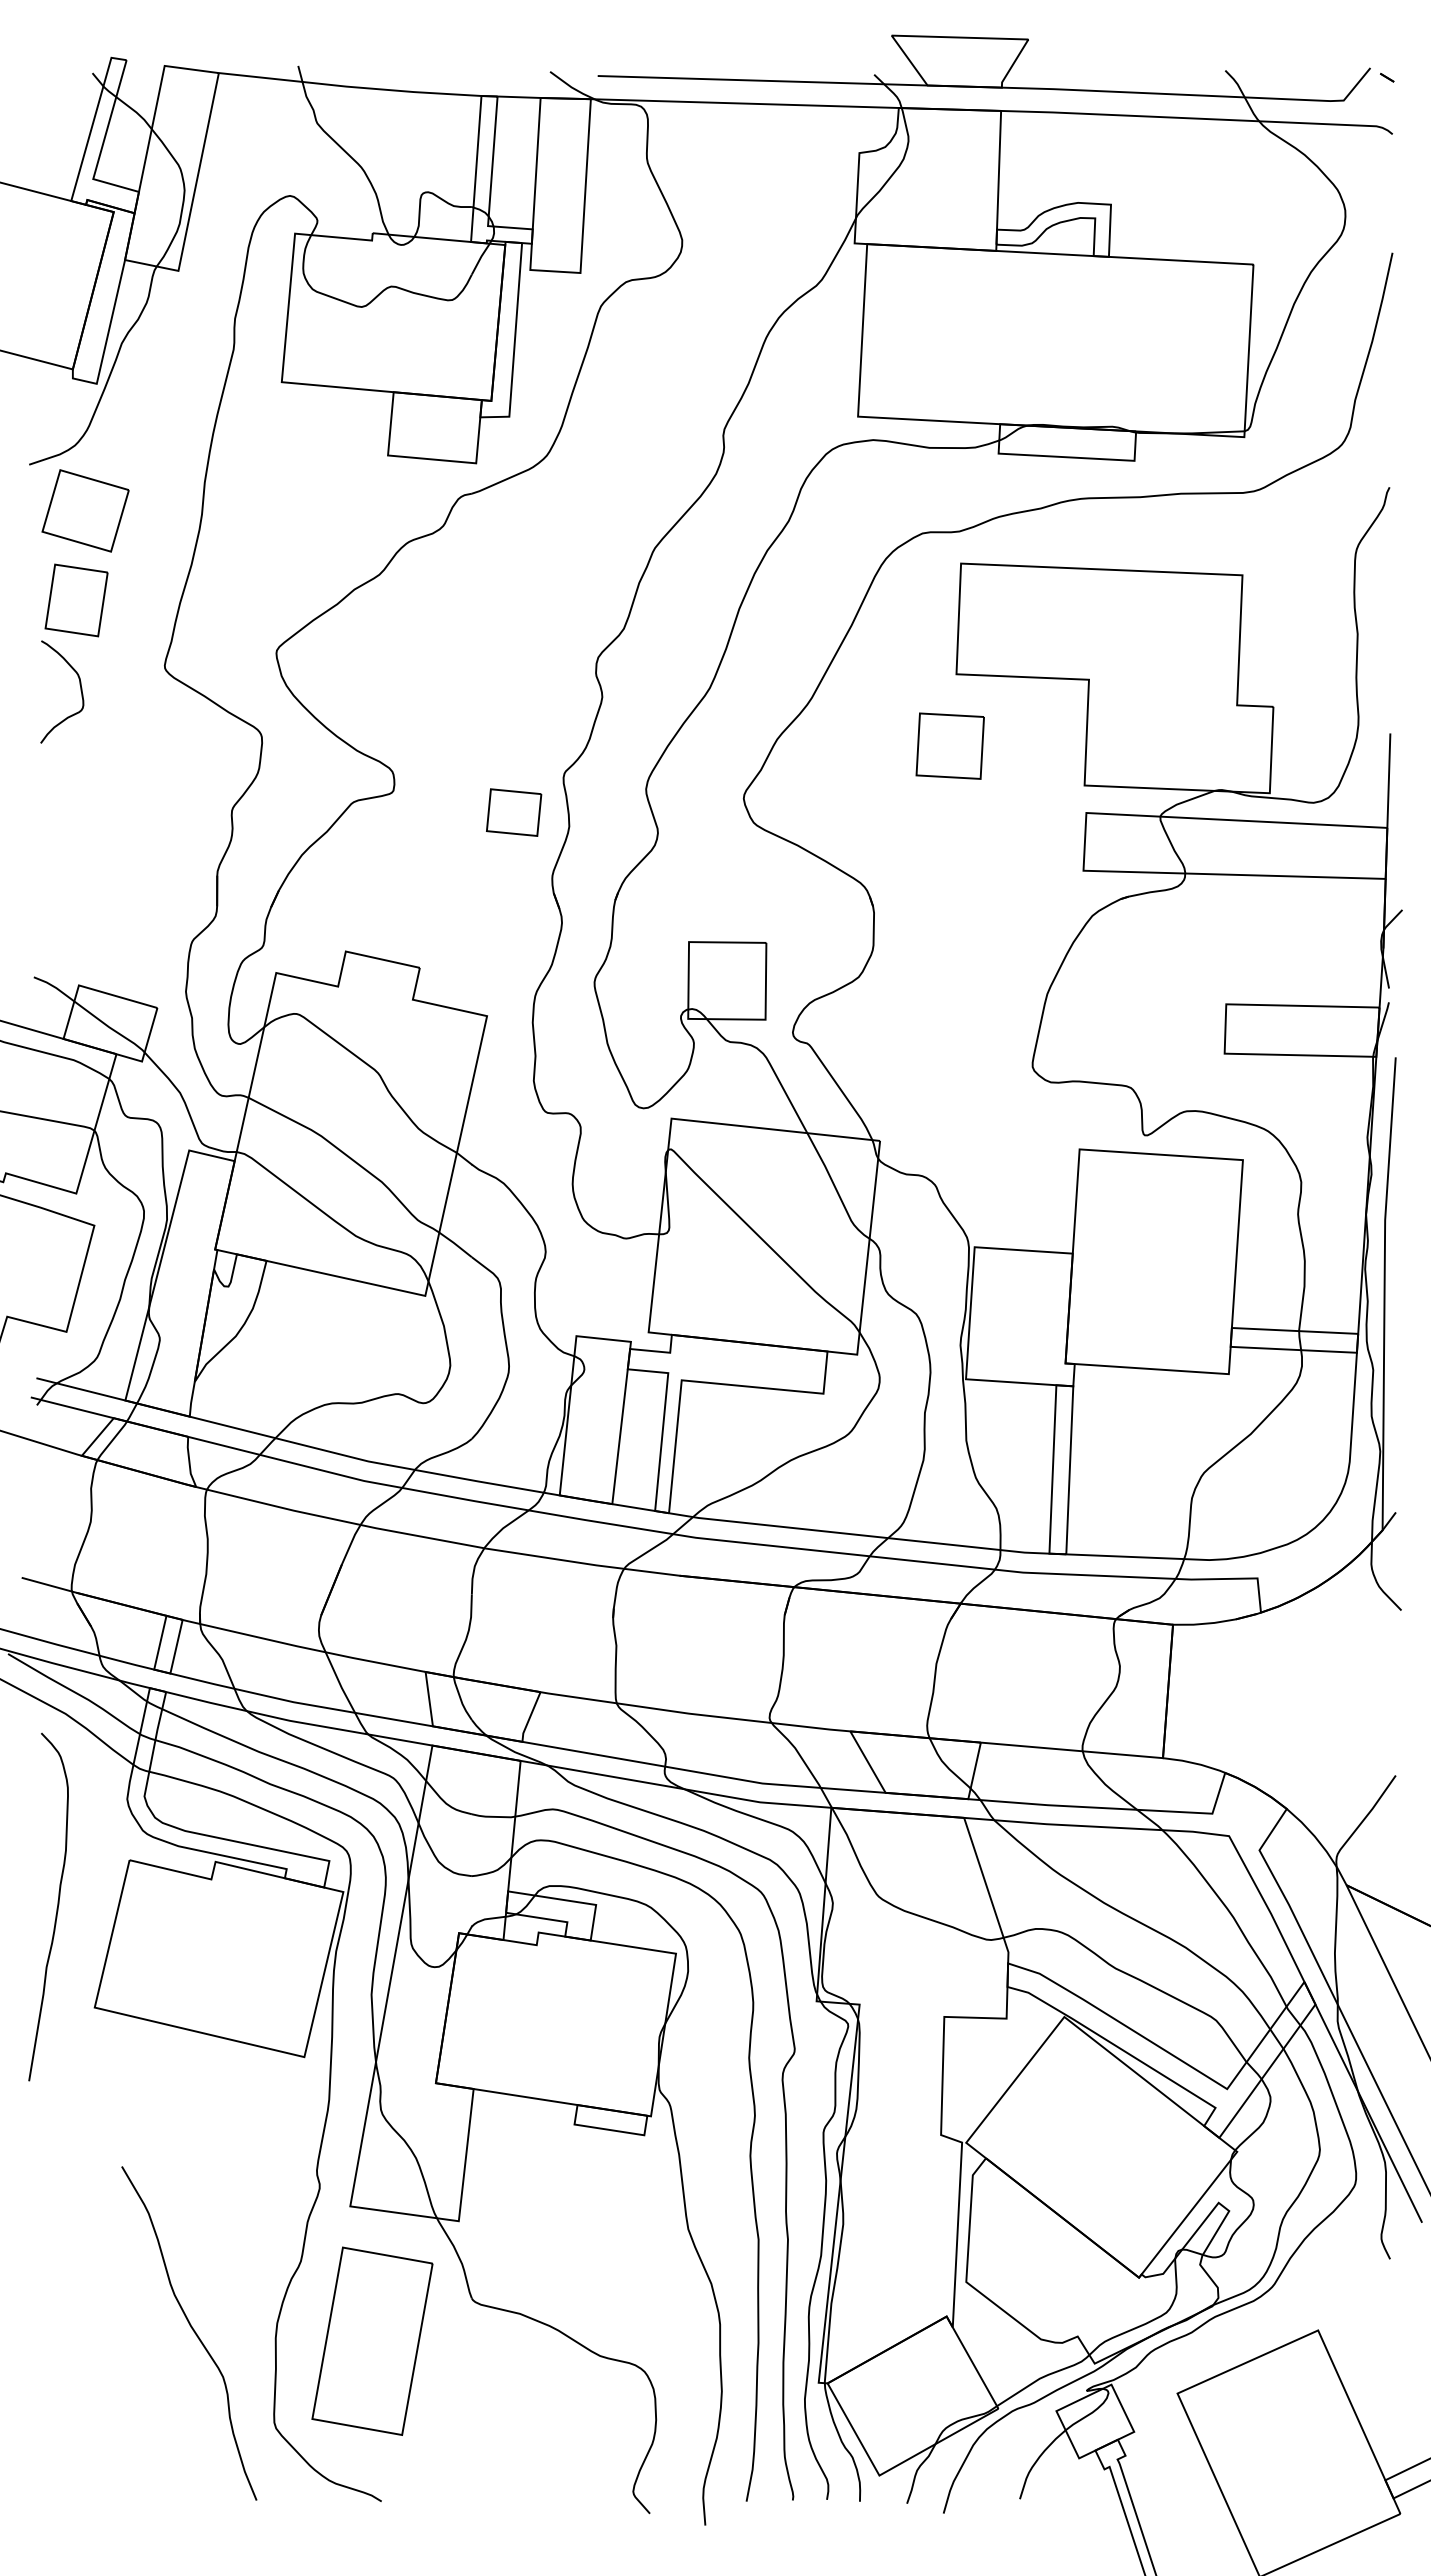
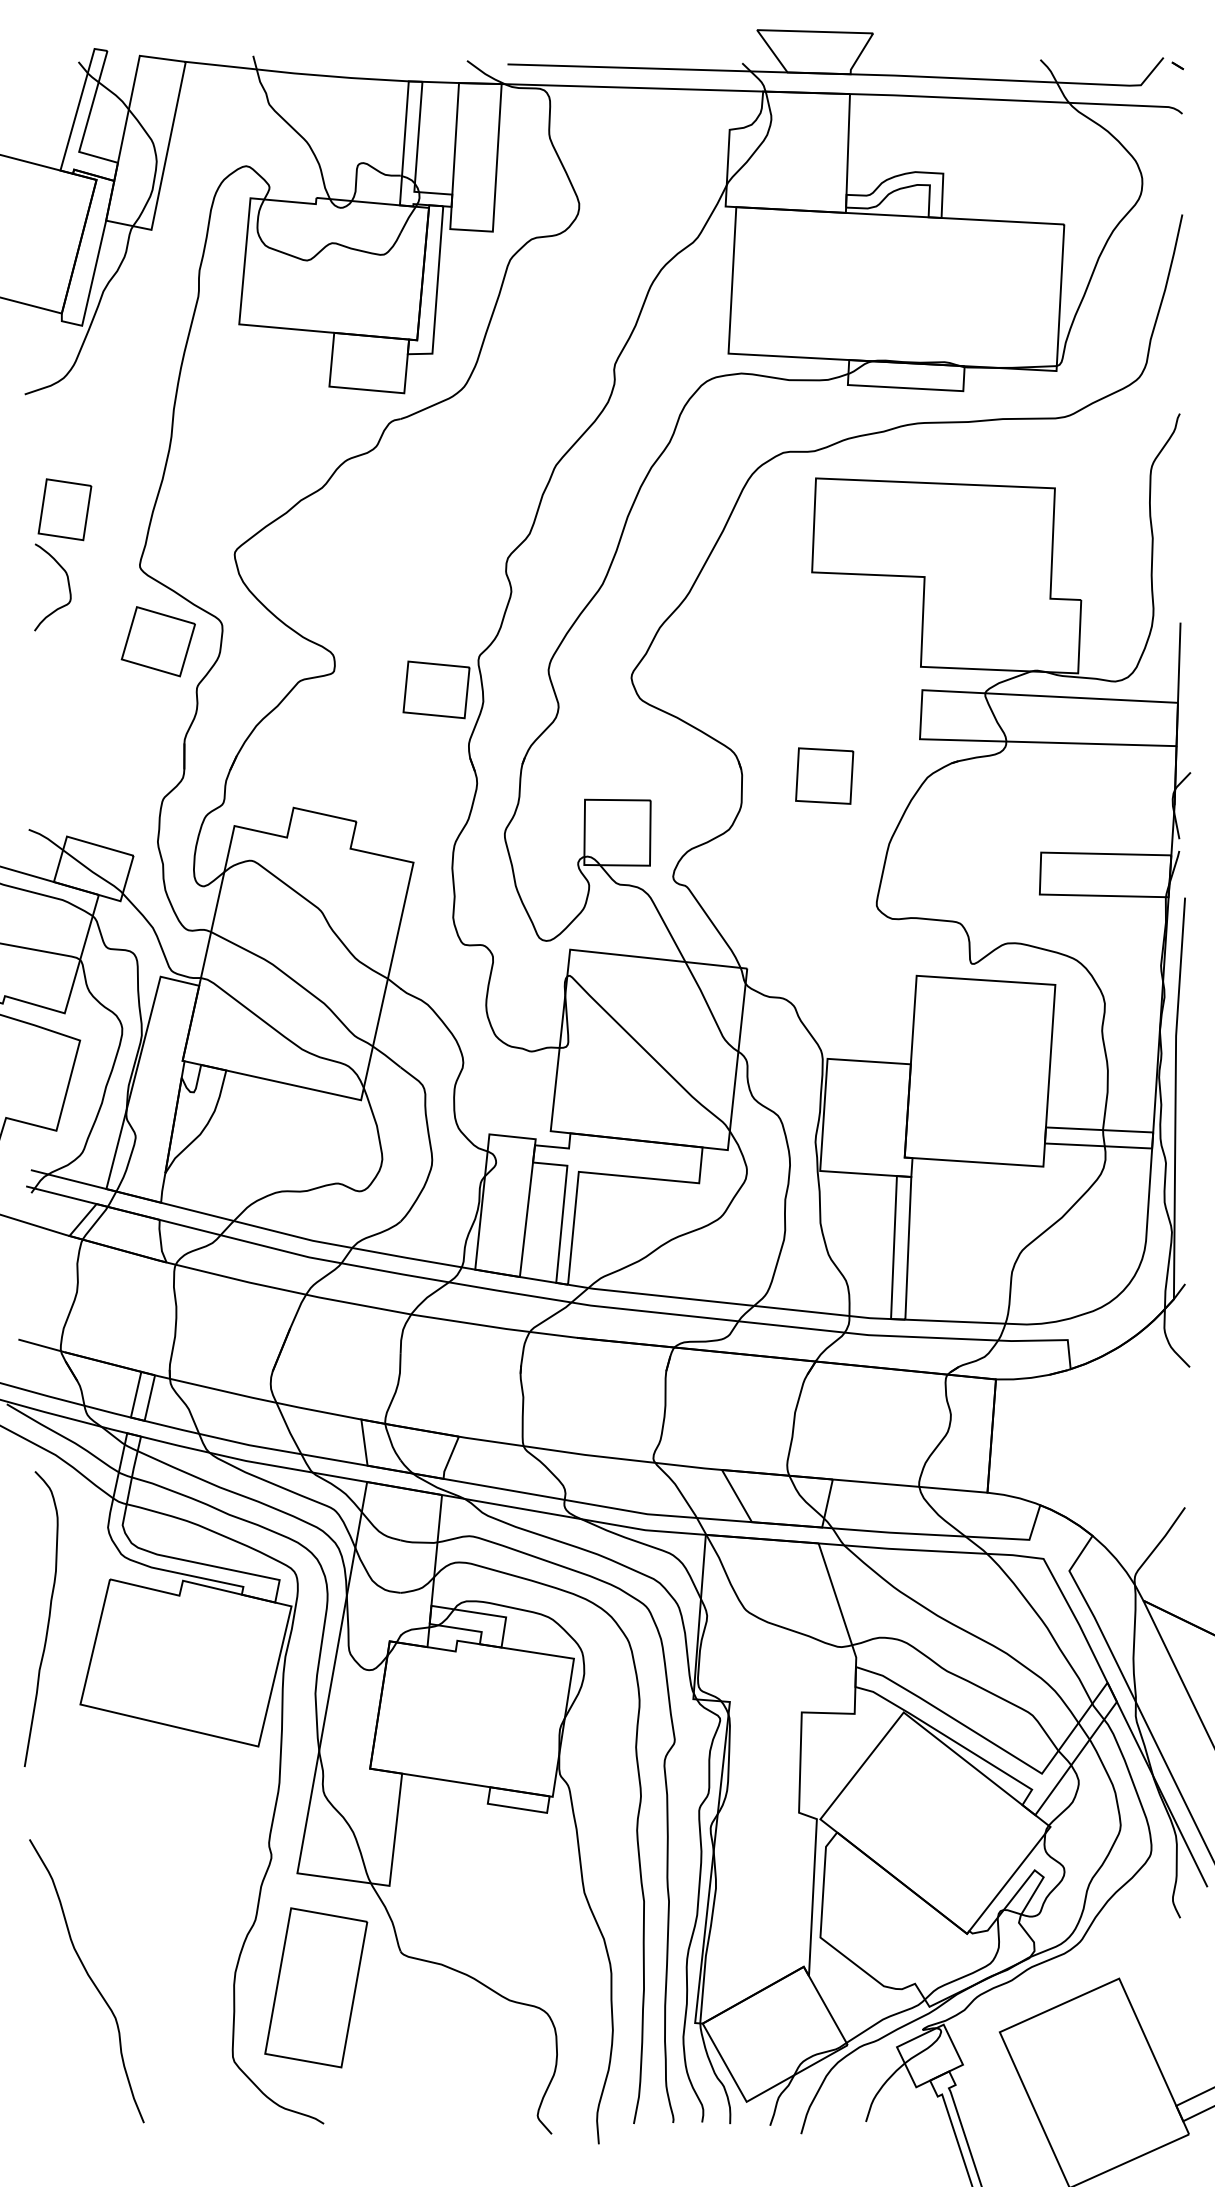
part: (85, 510) -> (158, 641), moved
part: (949, 745) -> (824, 775), moved
part: (513, 812) -> (435, 689), size x1.43
curve: (192, 2330) -> (89, 1978), moved

